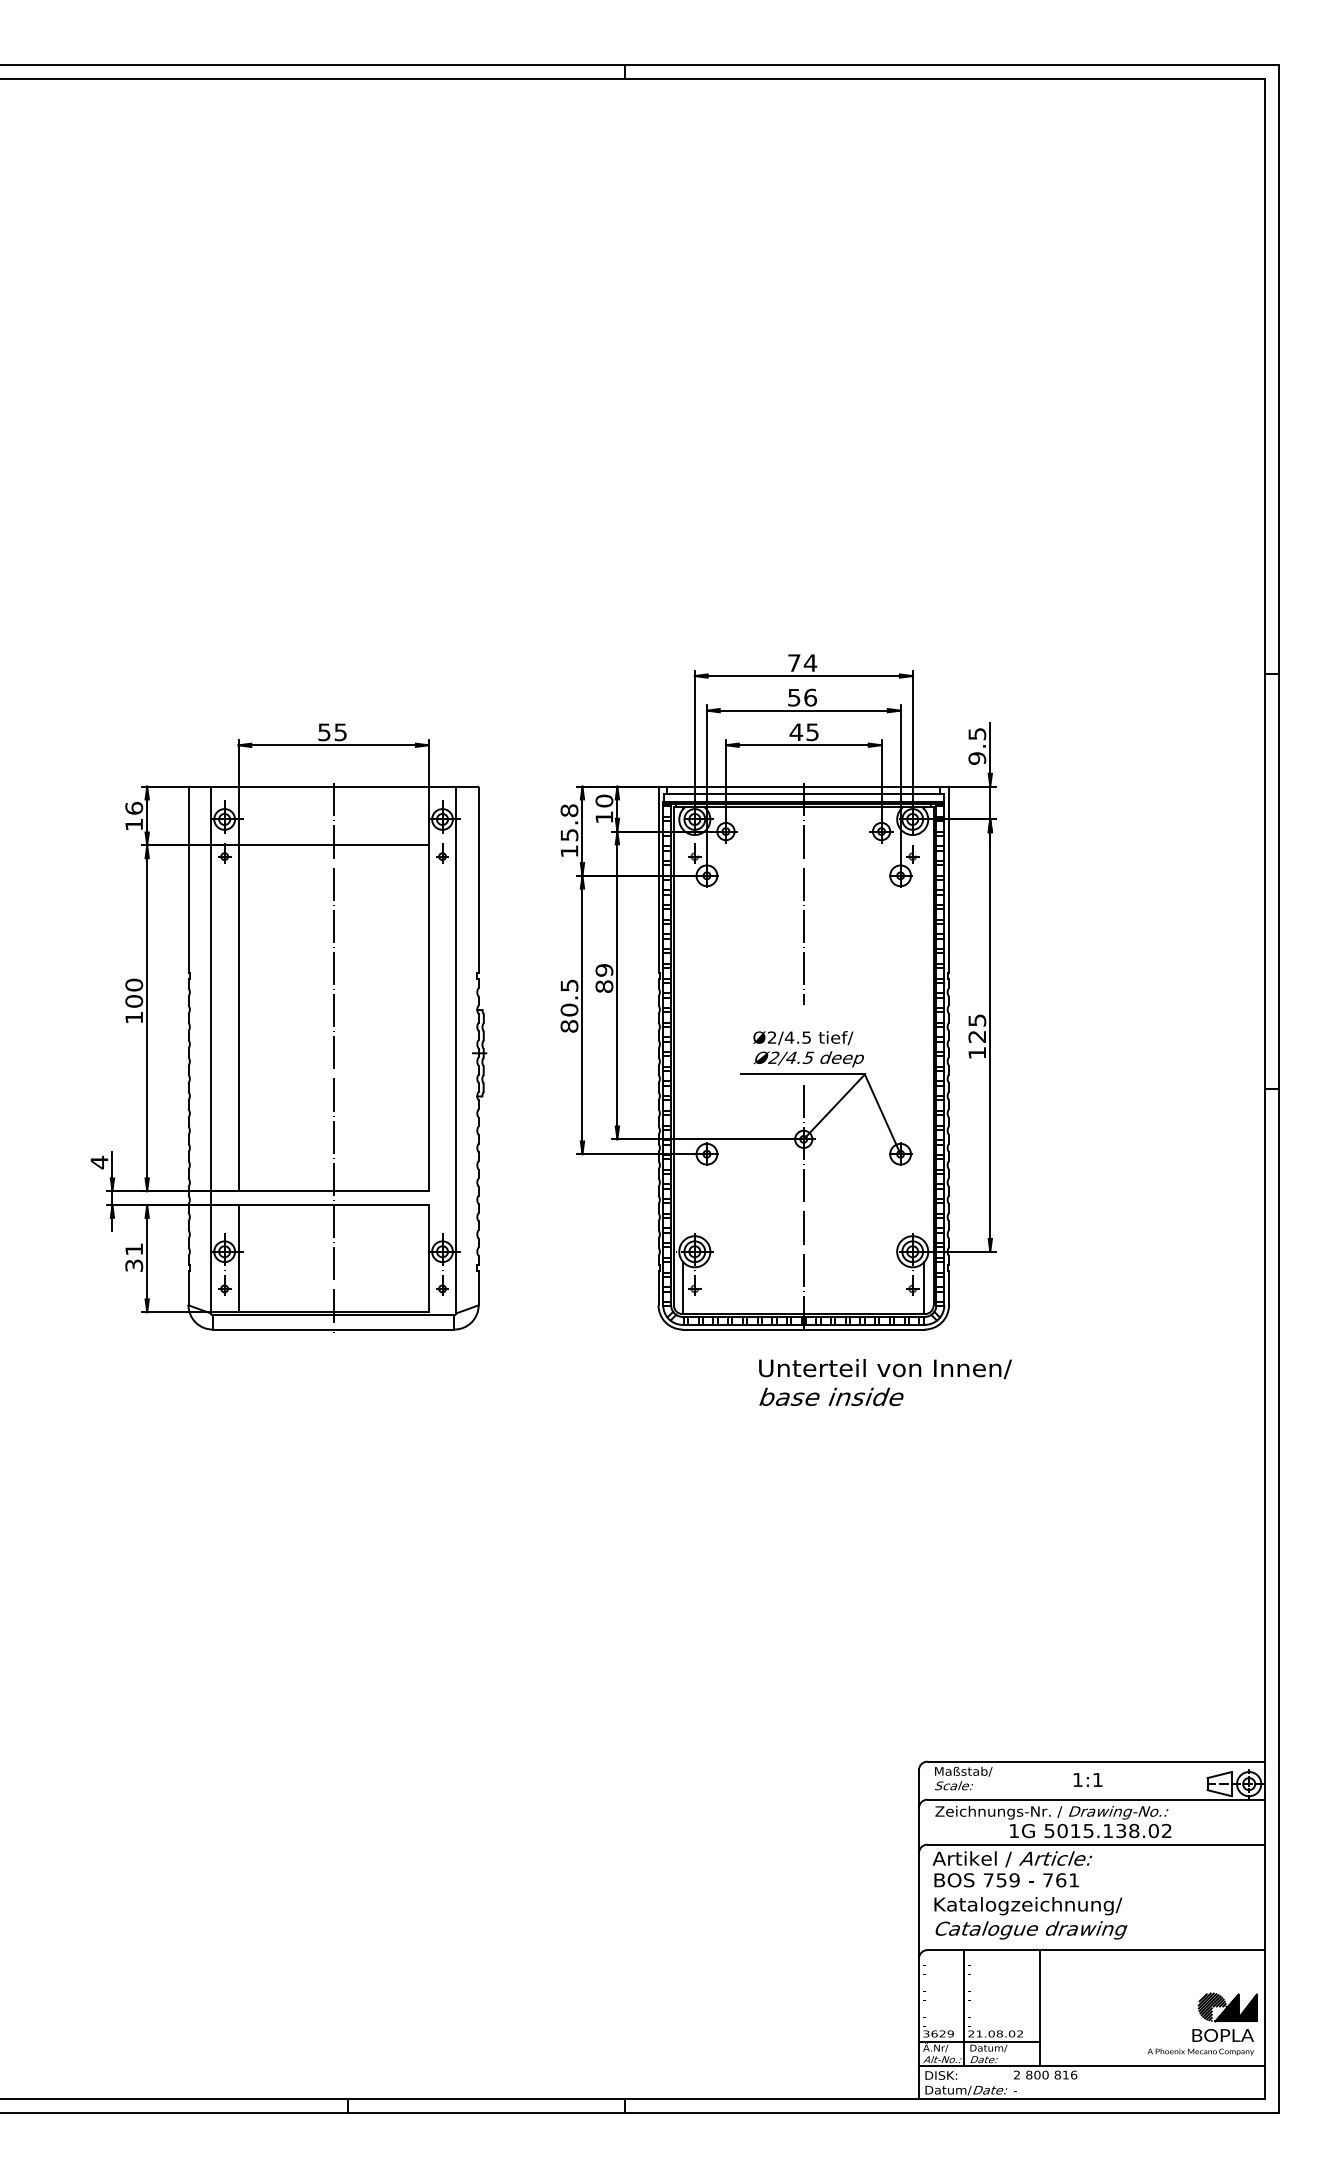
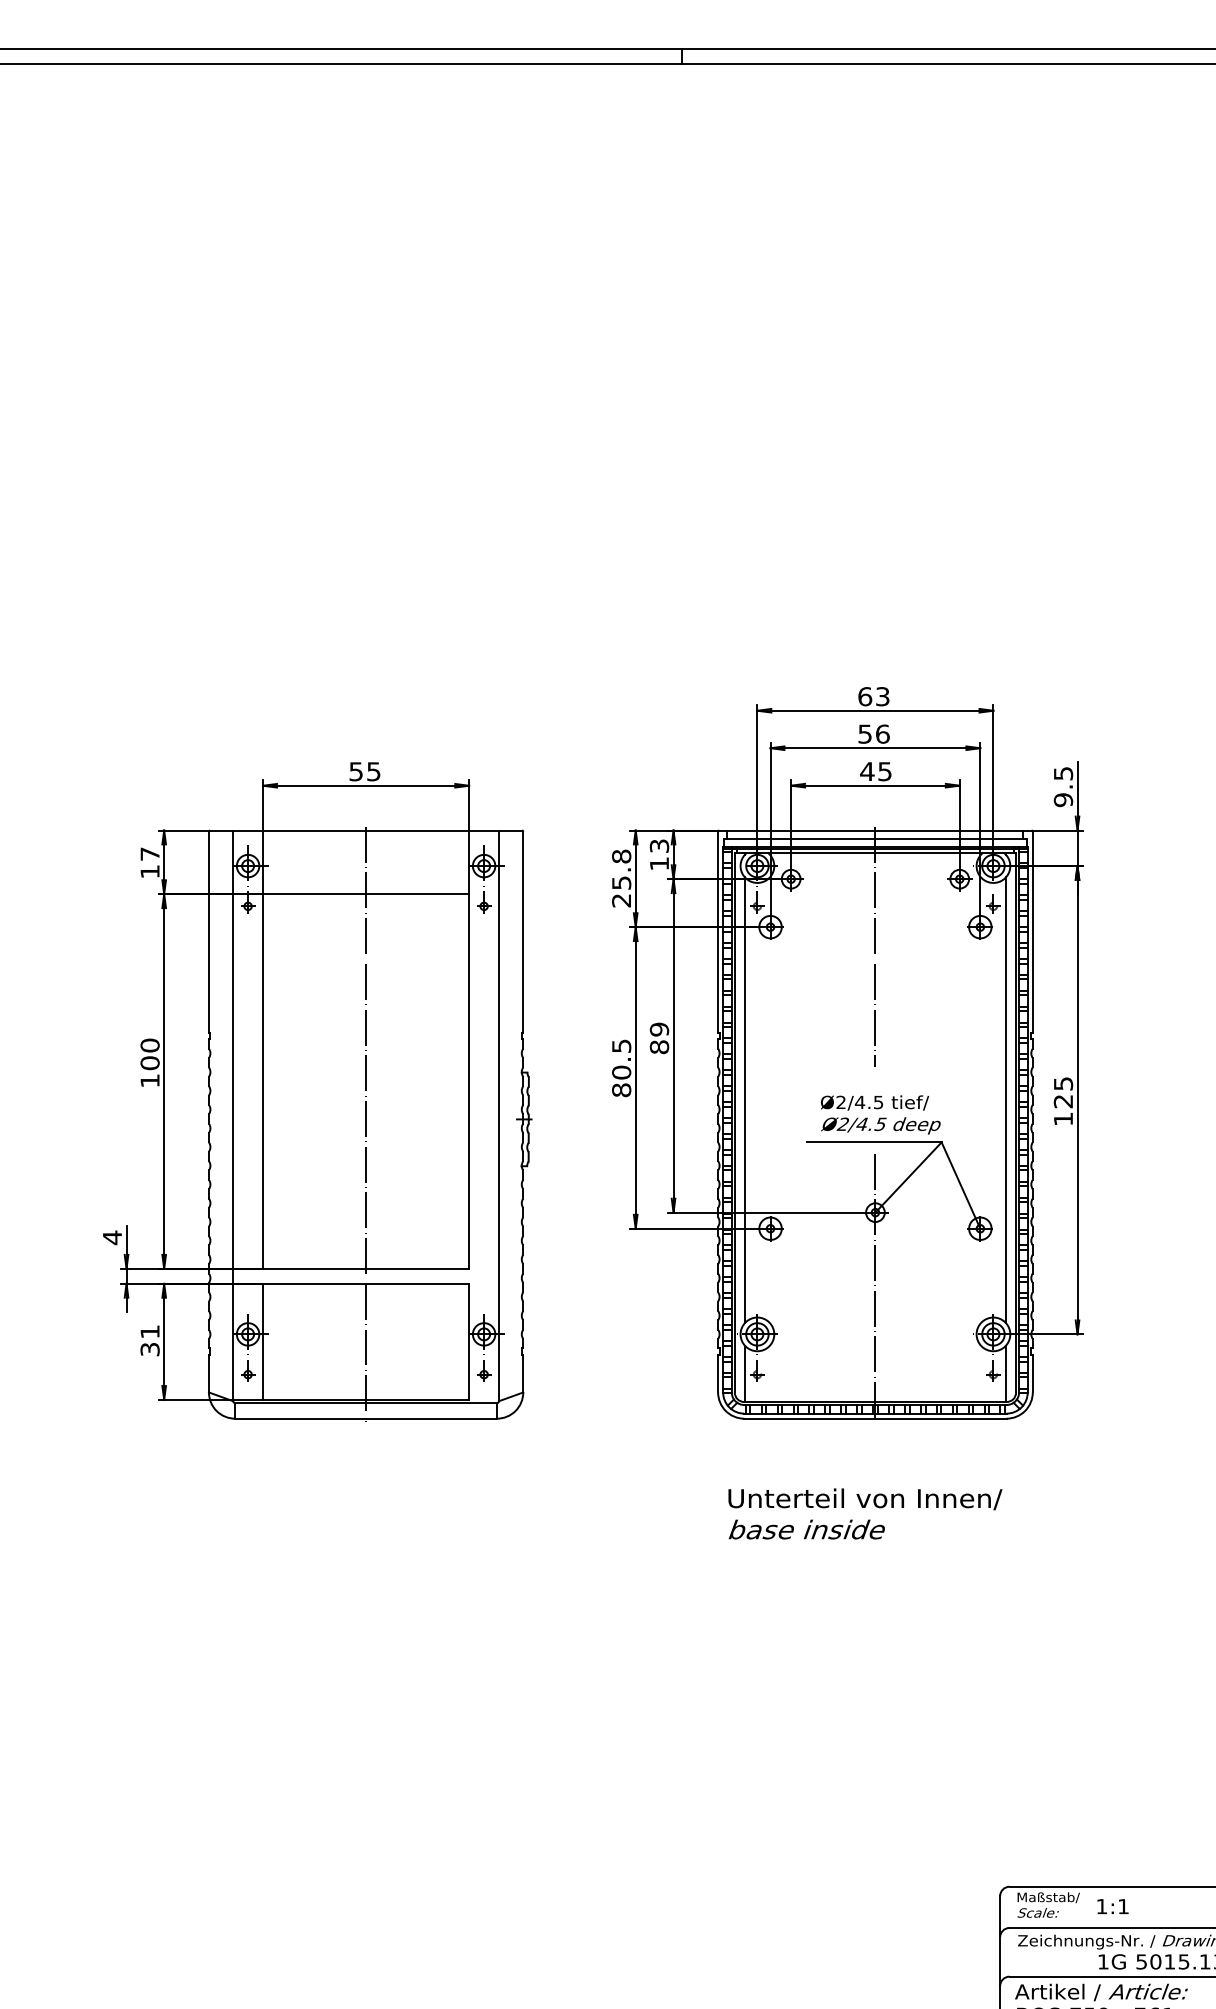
text: (802, 662) -> (874, 696), 74 -> 63
text: (604, 800) -> (659, 845), 10 -> 13
text: (134, 807) -> (150, 853), 16 -> 17
text: (569, 851) -> (621, 900), 15.8 -> 25.8
line: (683, 1035) -> (745, 1100), added
line: (924, 1035) -> (1006, 1100), added
text: (885, 1382) -> (865, 1513), moved
text: (1087, 1779) -> (1112, 1906), moved

